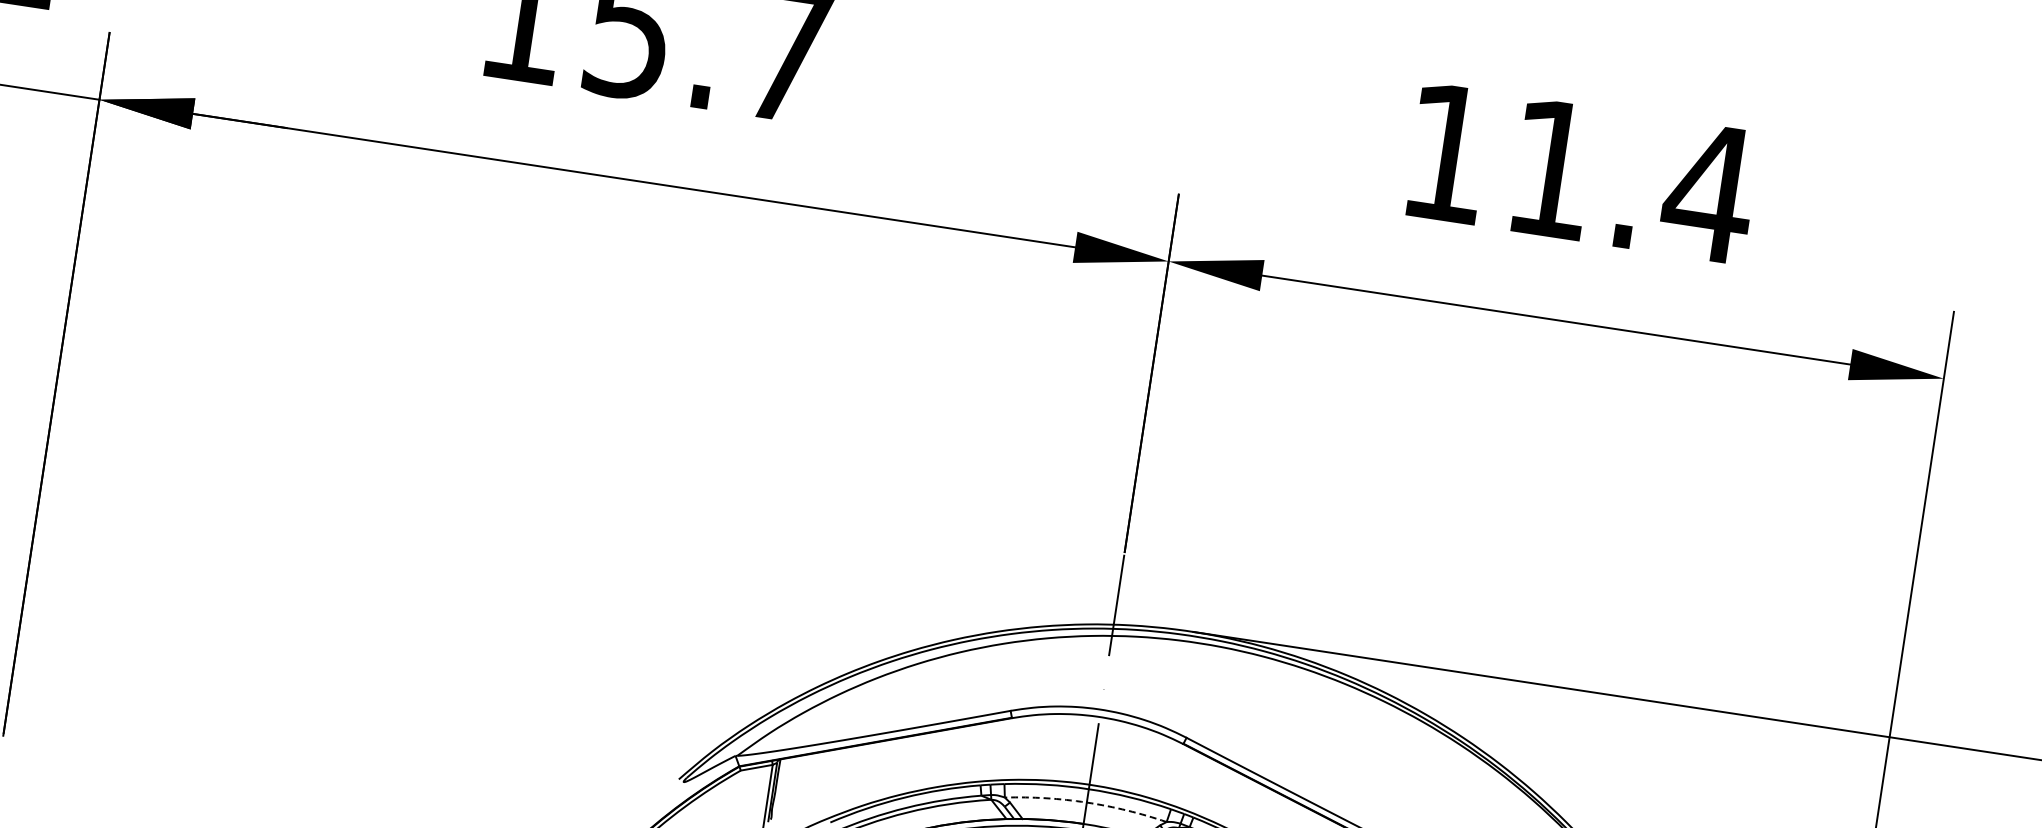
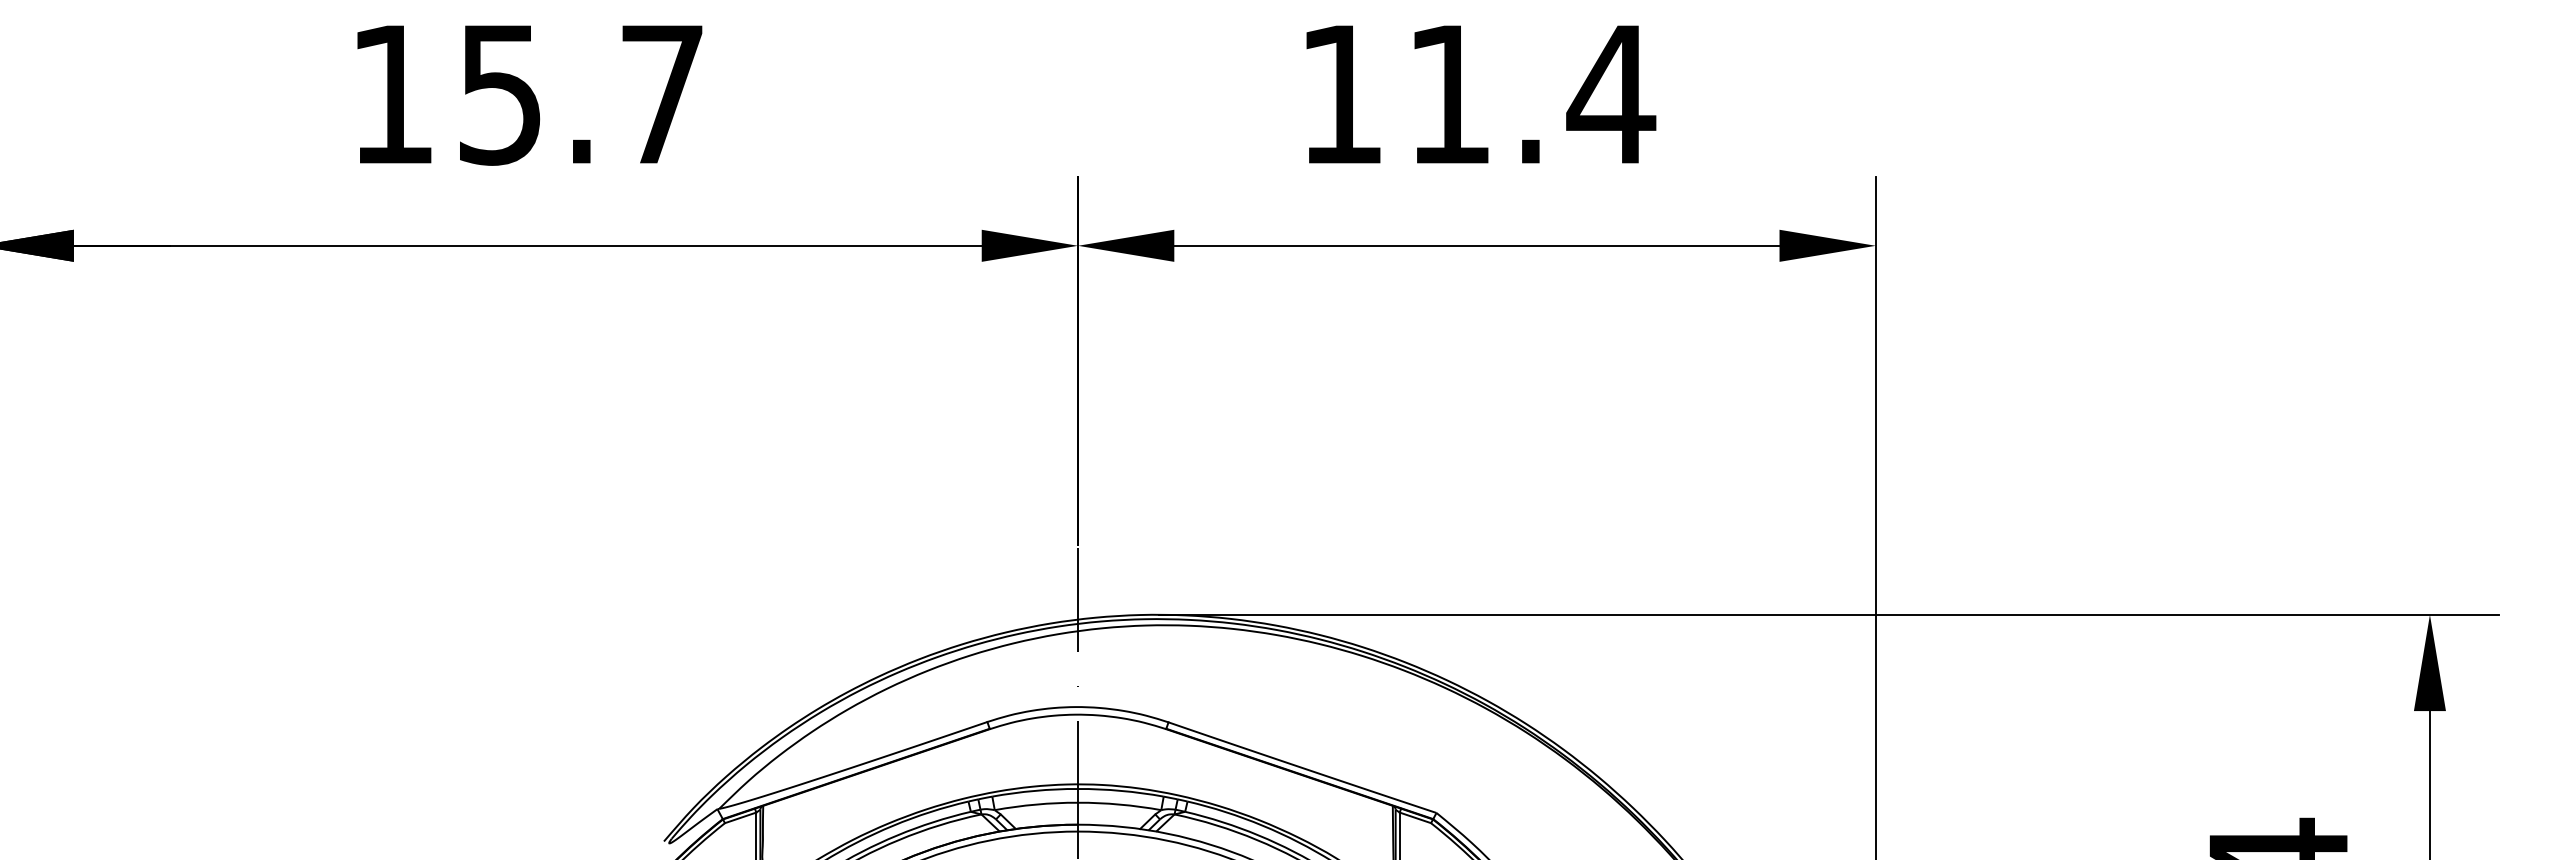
arc: (1087, 802) -> (1078, 802), dashed -> solid

